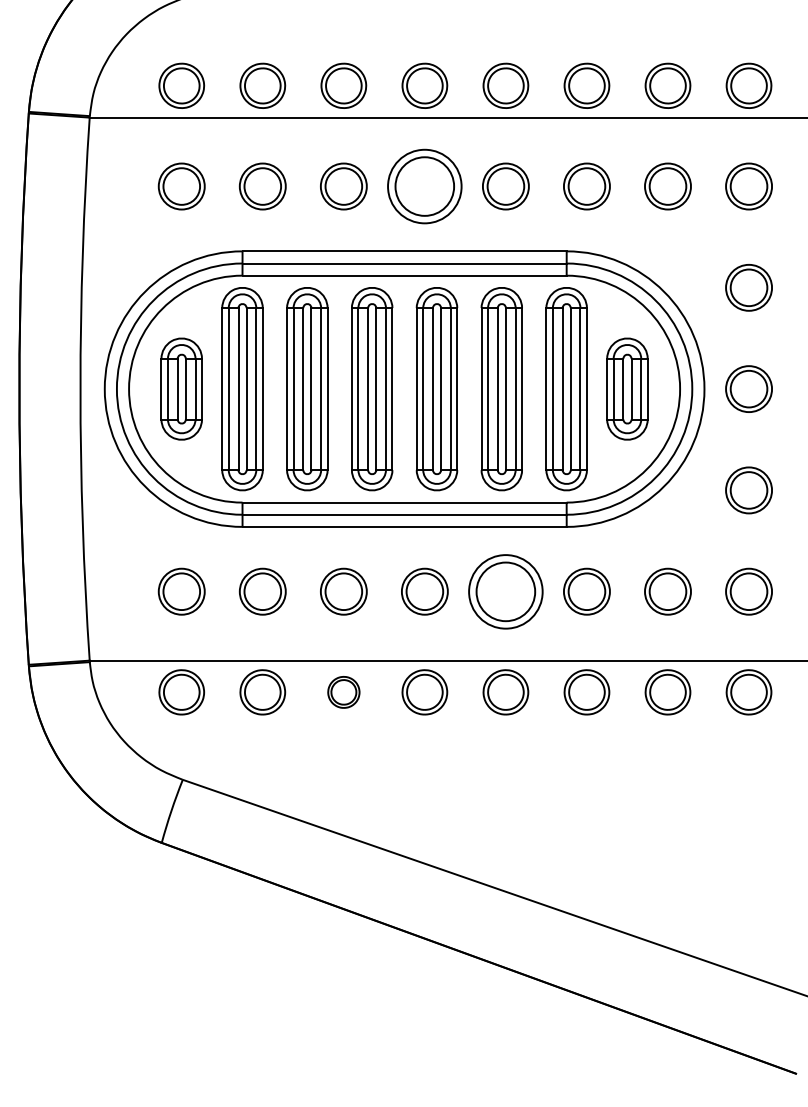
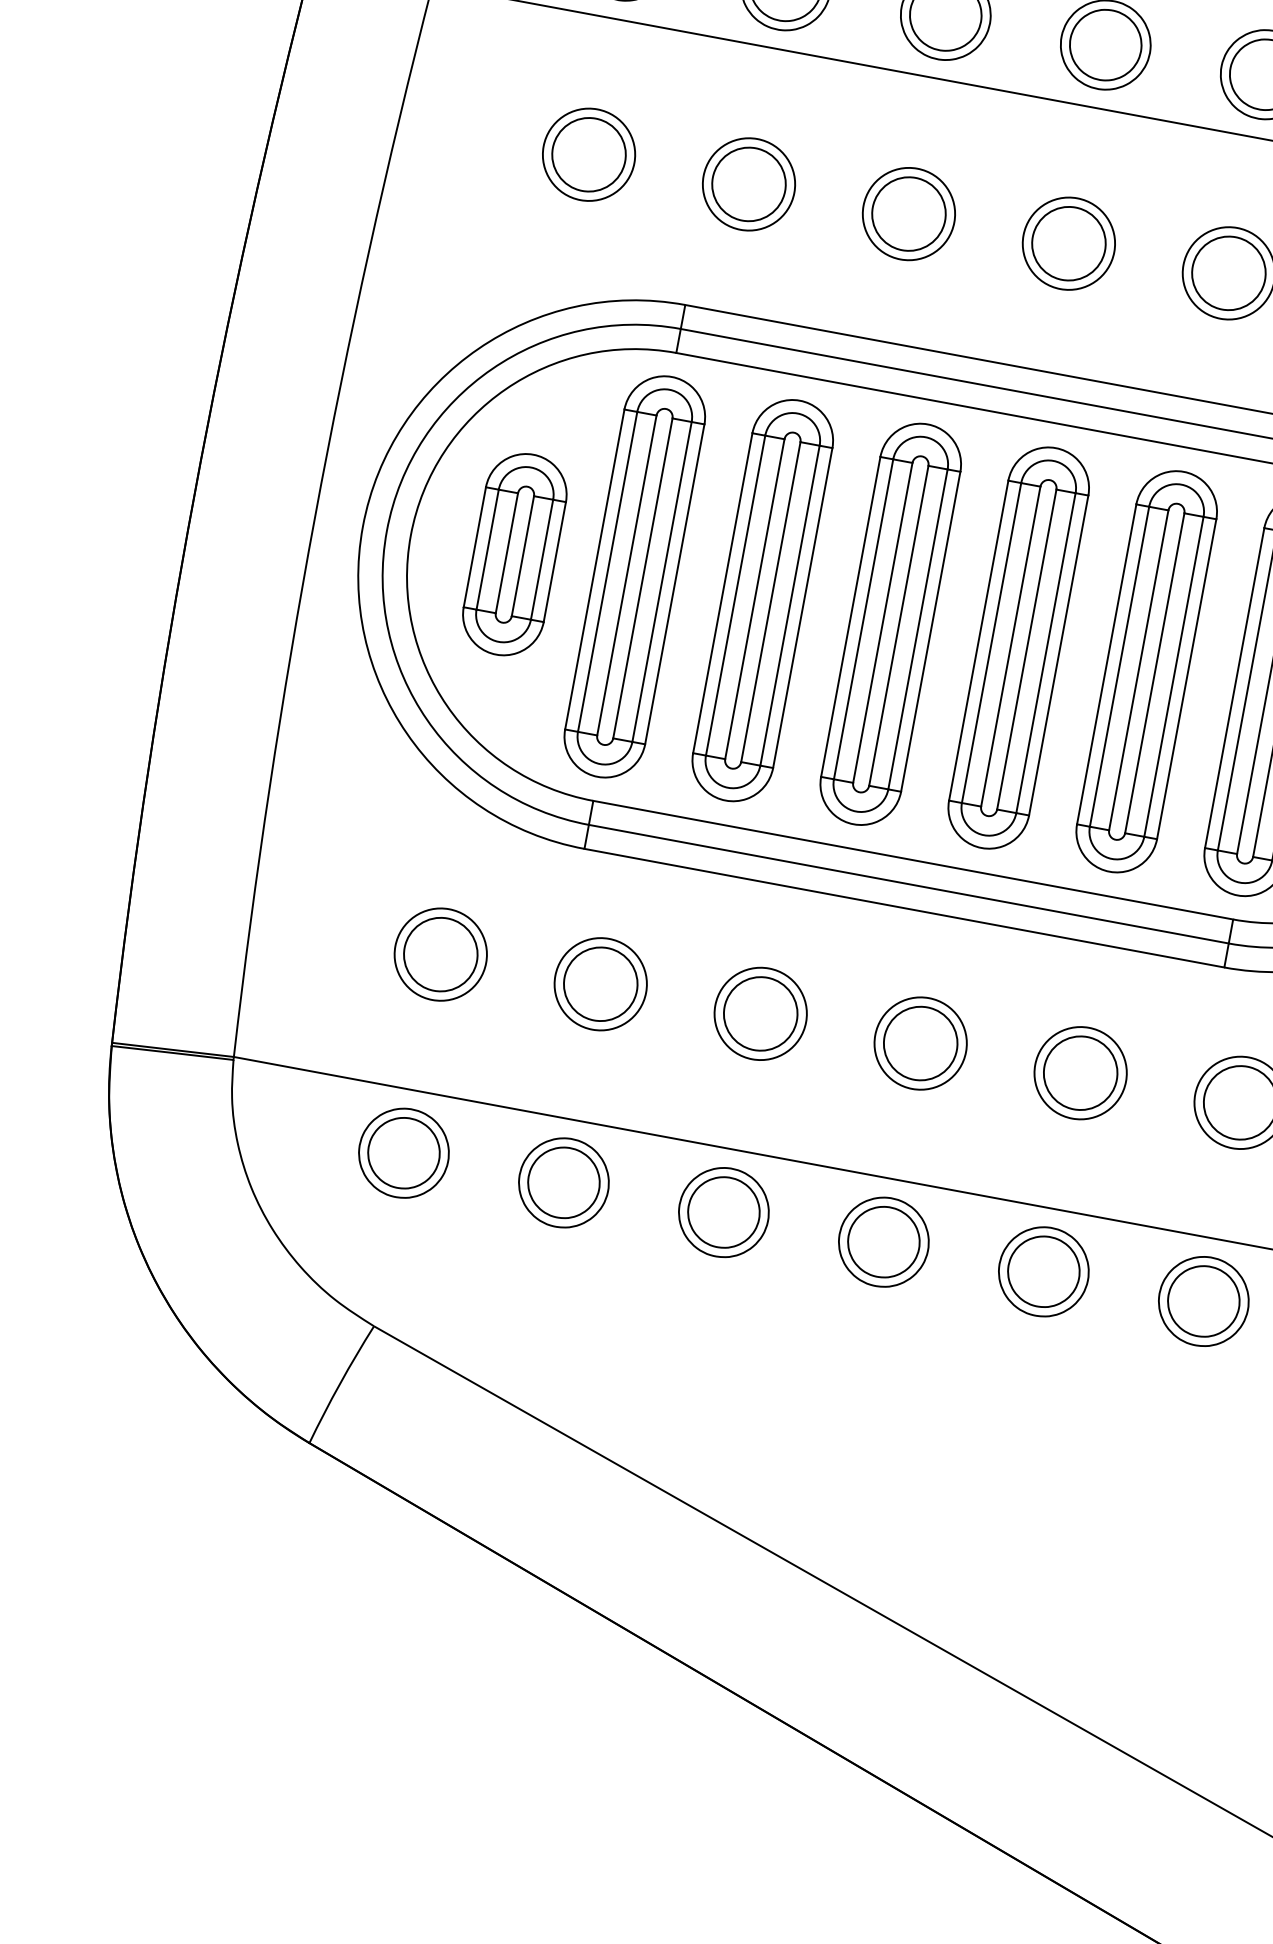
part: (424, 186) -> (1068, 243), size x0.62
part: (505, 591) -> (1079, 1072), size x0.62
part: (343, 692) -> (723, 1212), size x1.43

